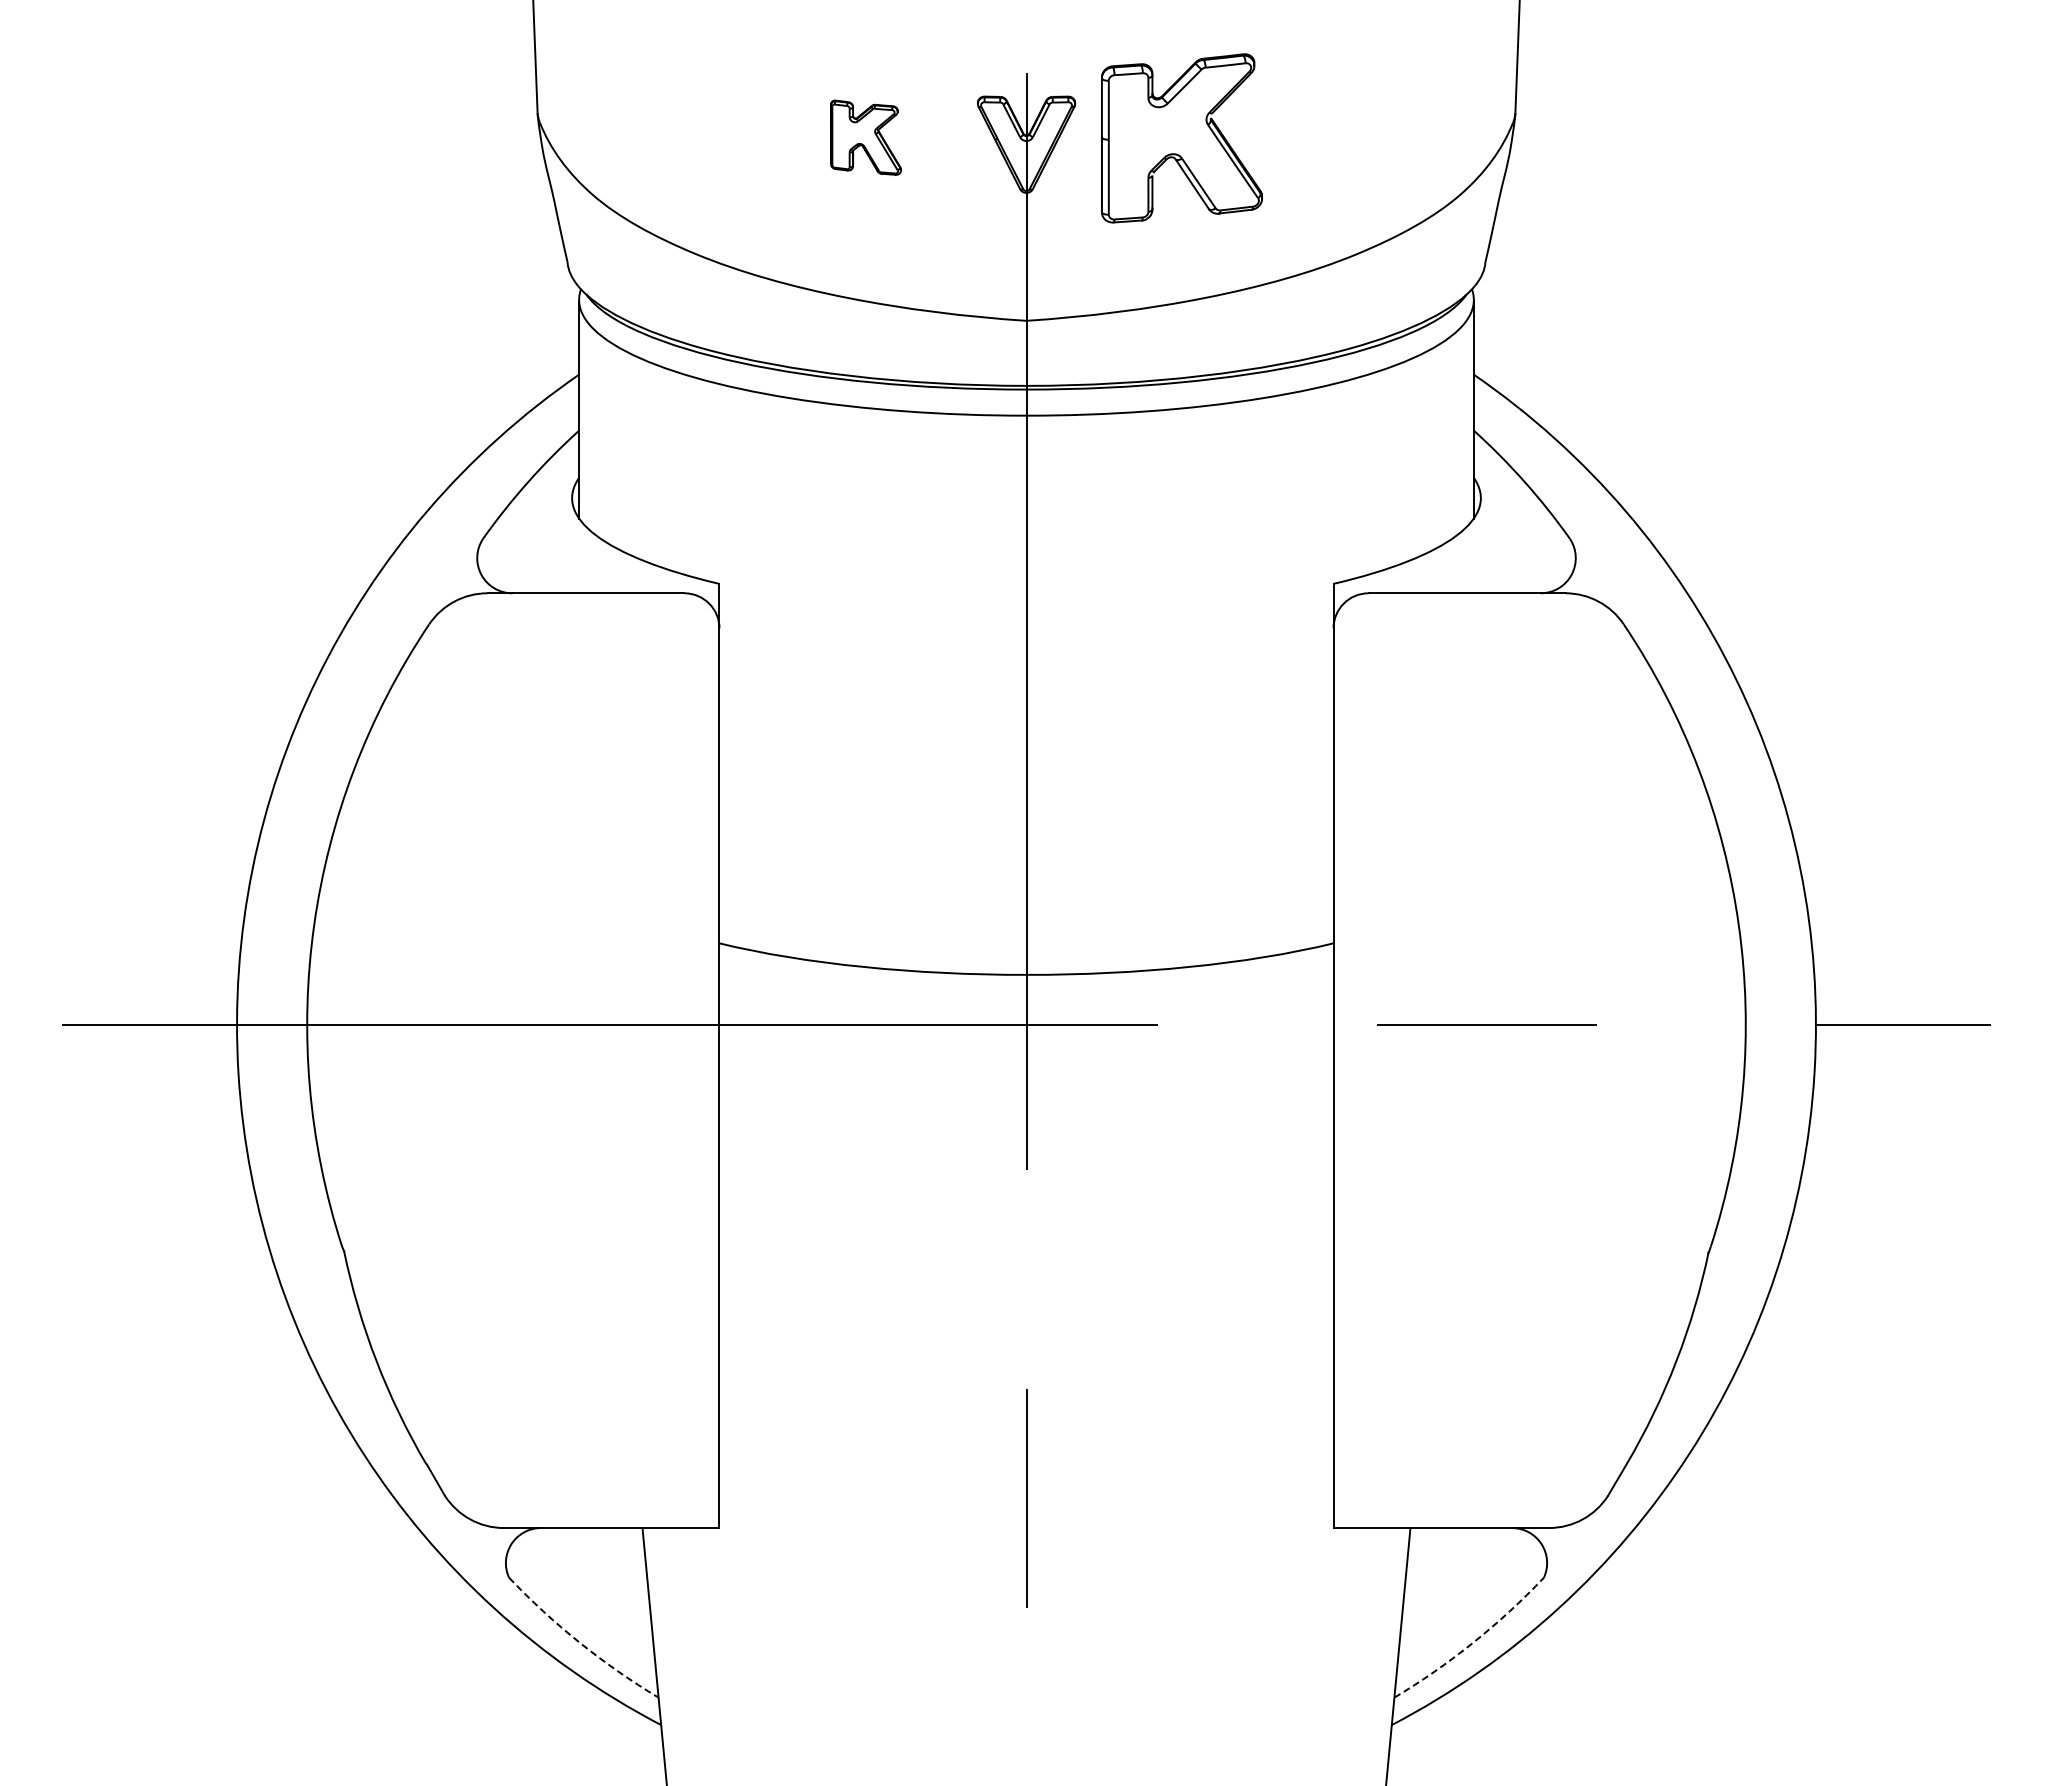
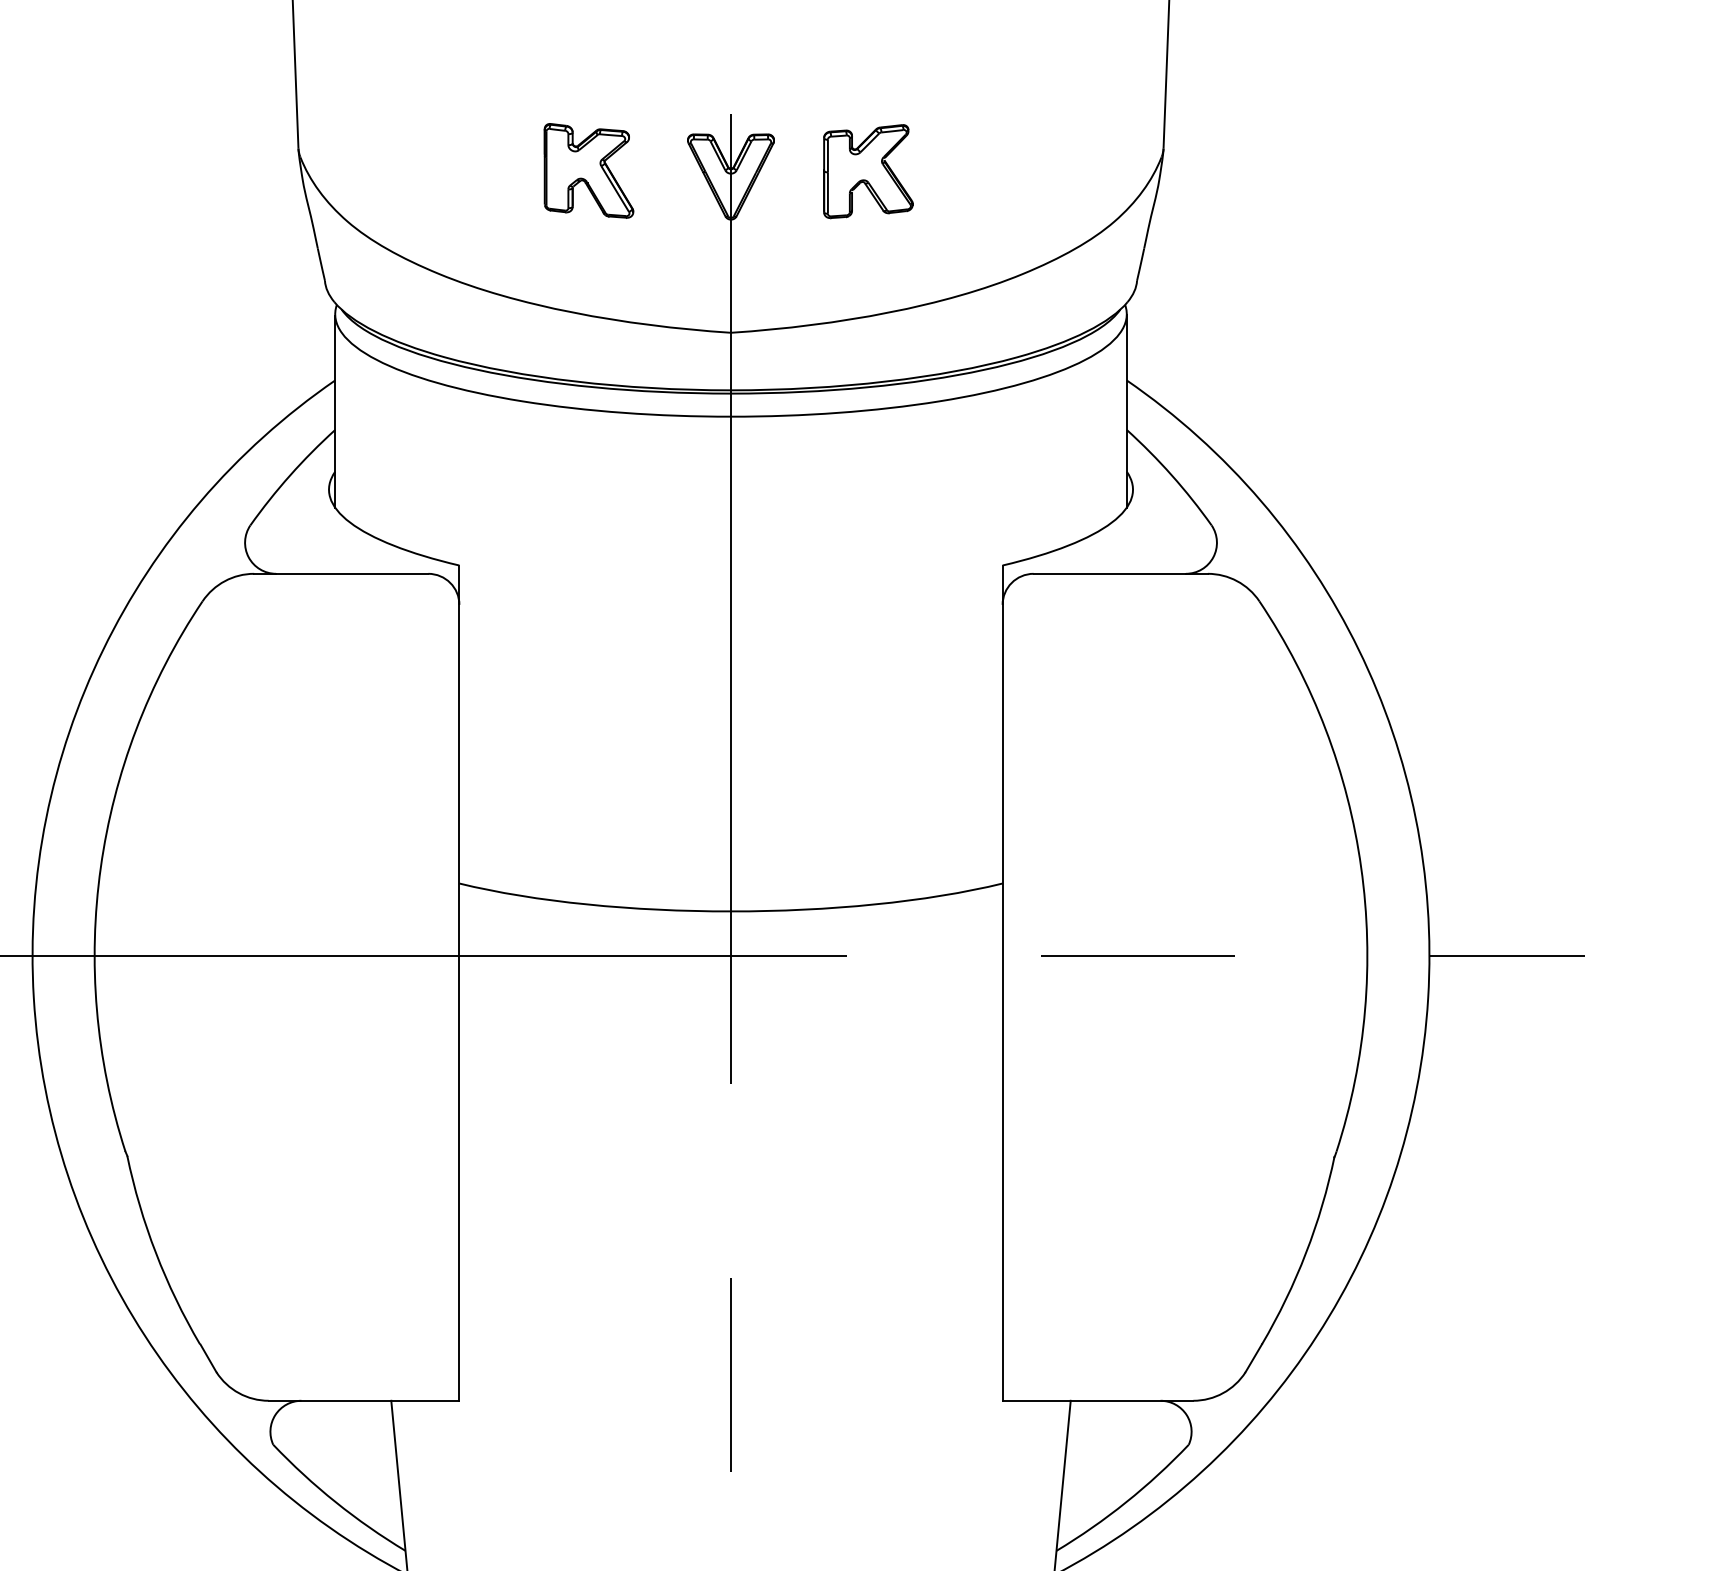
part: (865, 137) -> (588, 170), size x1.43
part: (1181, 138) -> (868, 171), size x0.62
arc: (579, 1642) -> (335, 1502), dashed -> solid
arc: (1473, 1642) -> (1126, 1502), dashed -> solid

